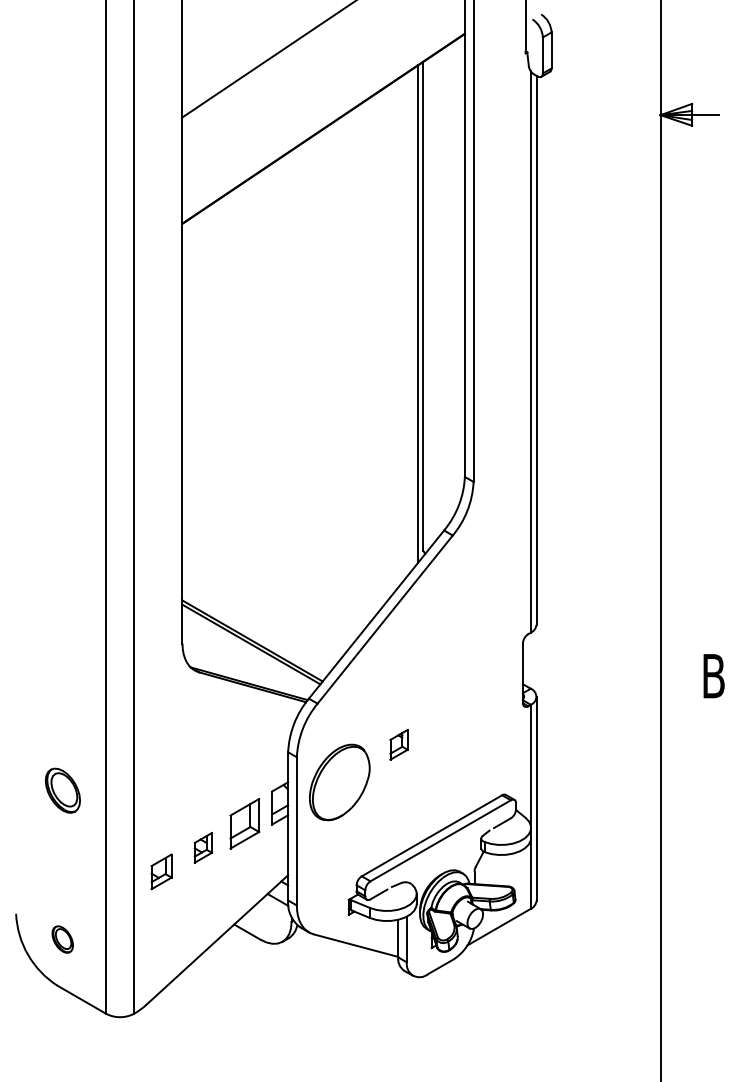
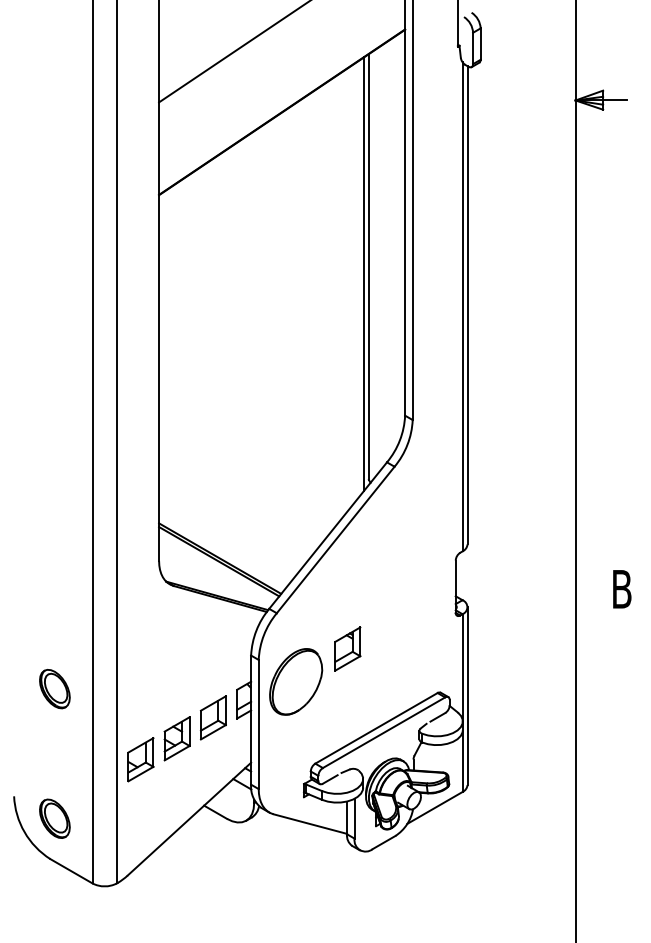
part: (398, 744) -> (347, 648), size x1.67
part: (203, 847) -> (177, 738), size x1.67
part: (161, 871) -> (140, 759), size x1.43
part: (62, 939) -> (54, 818), size x1.67

